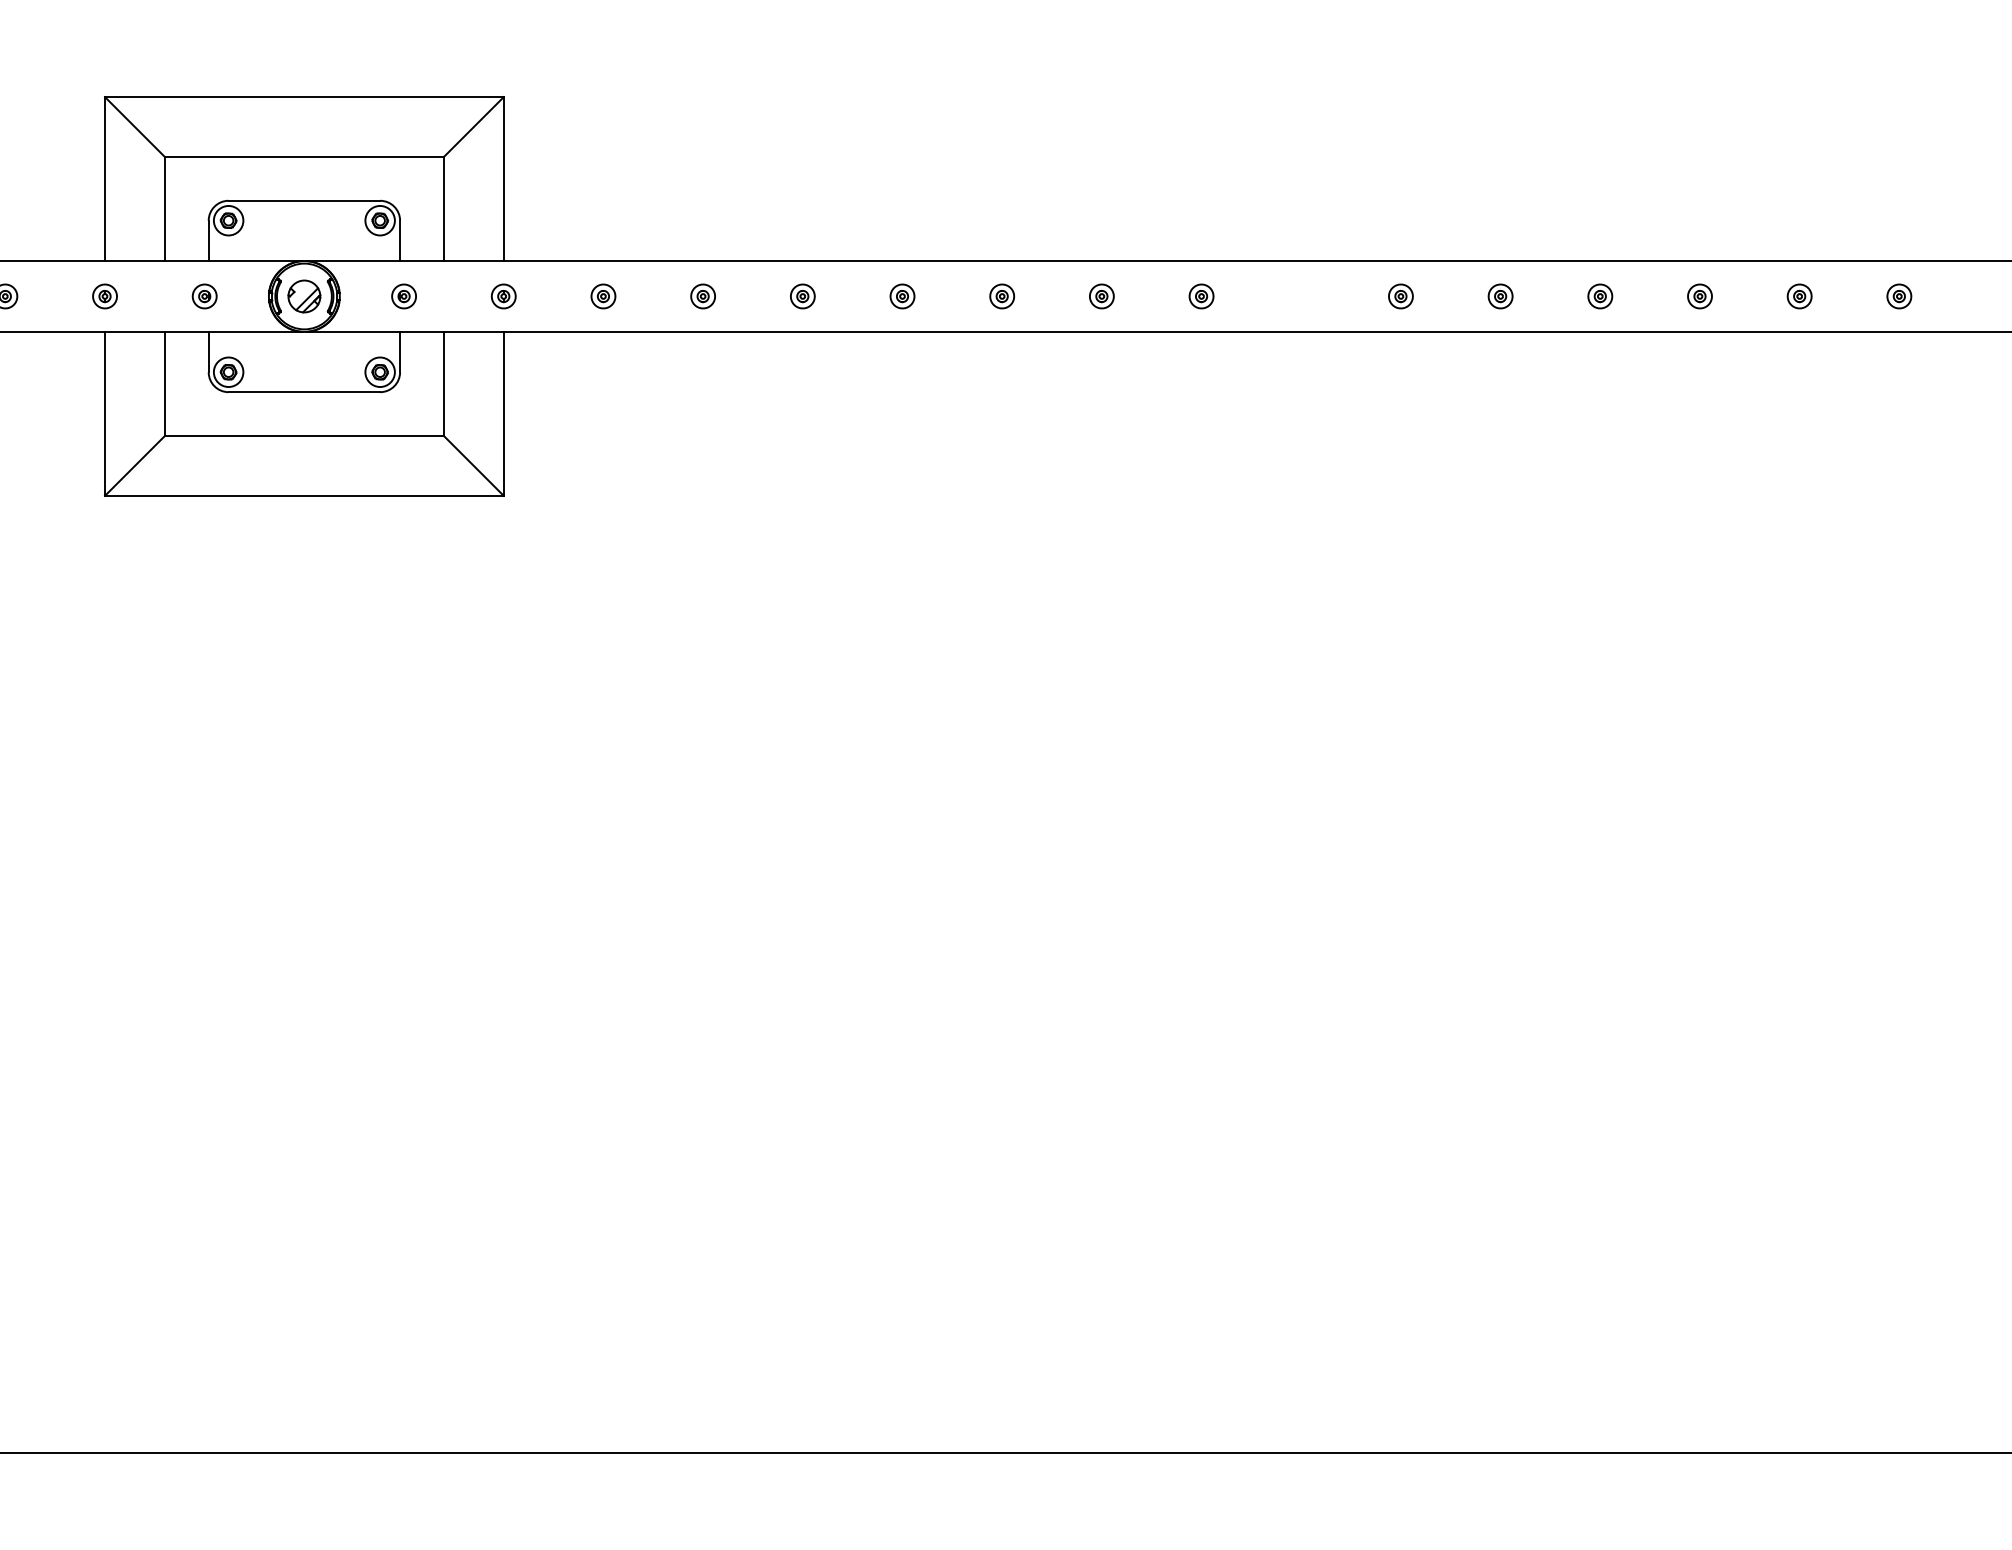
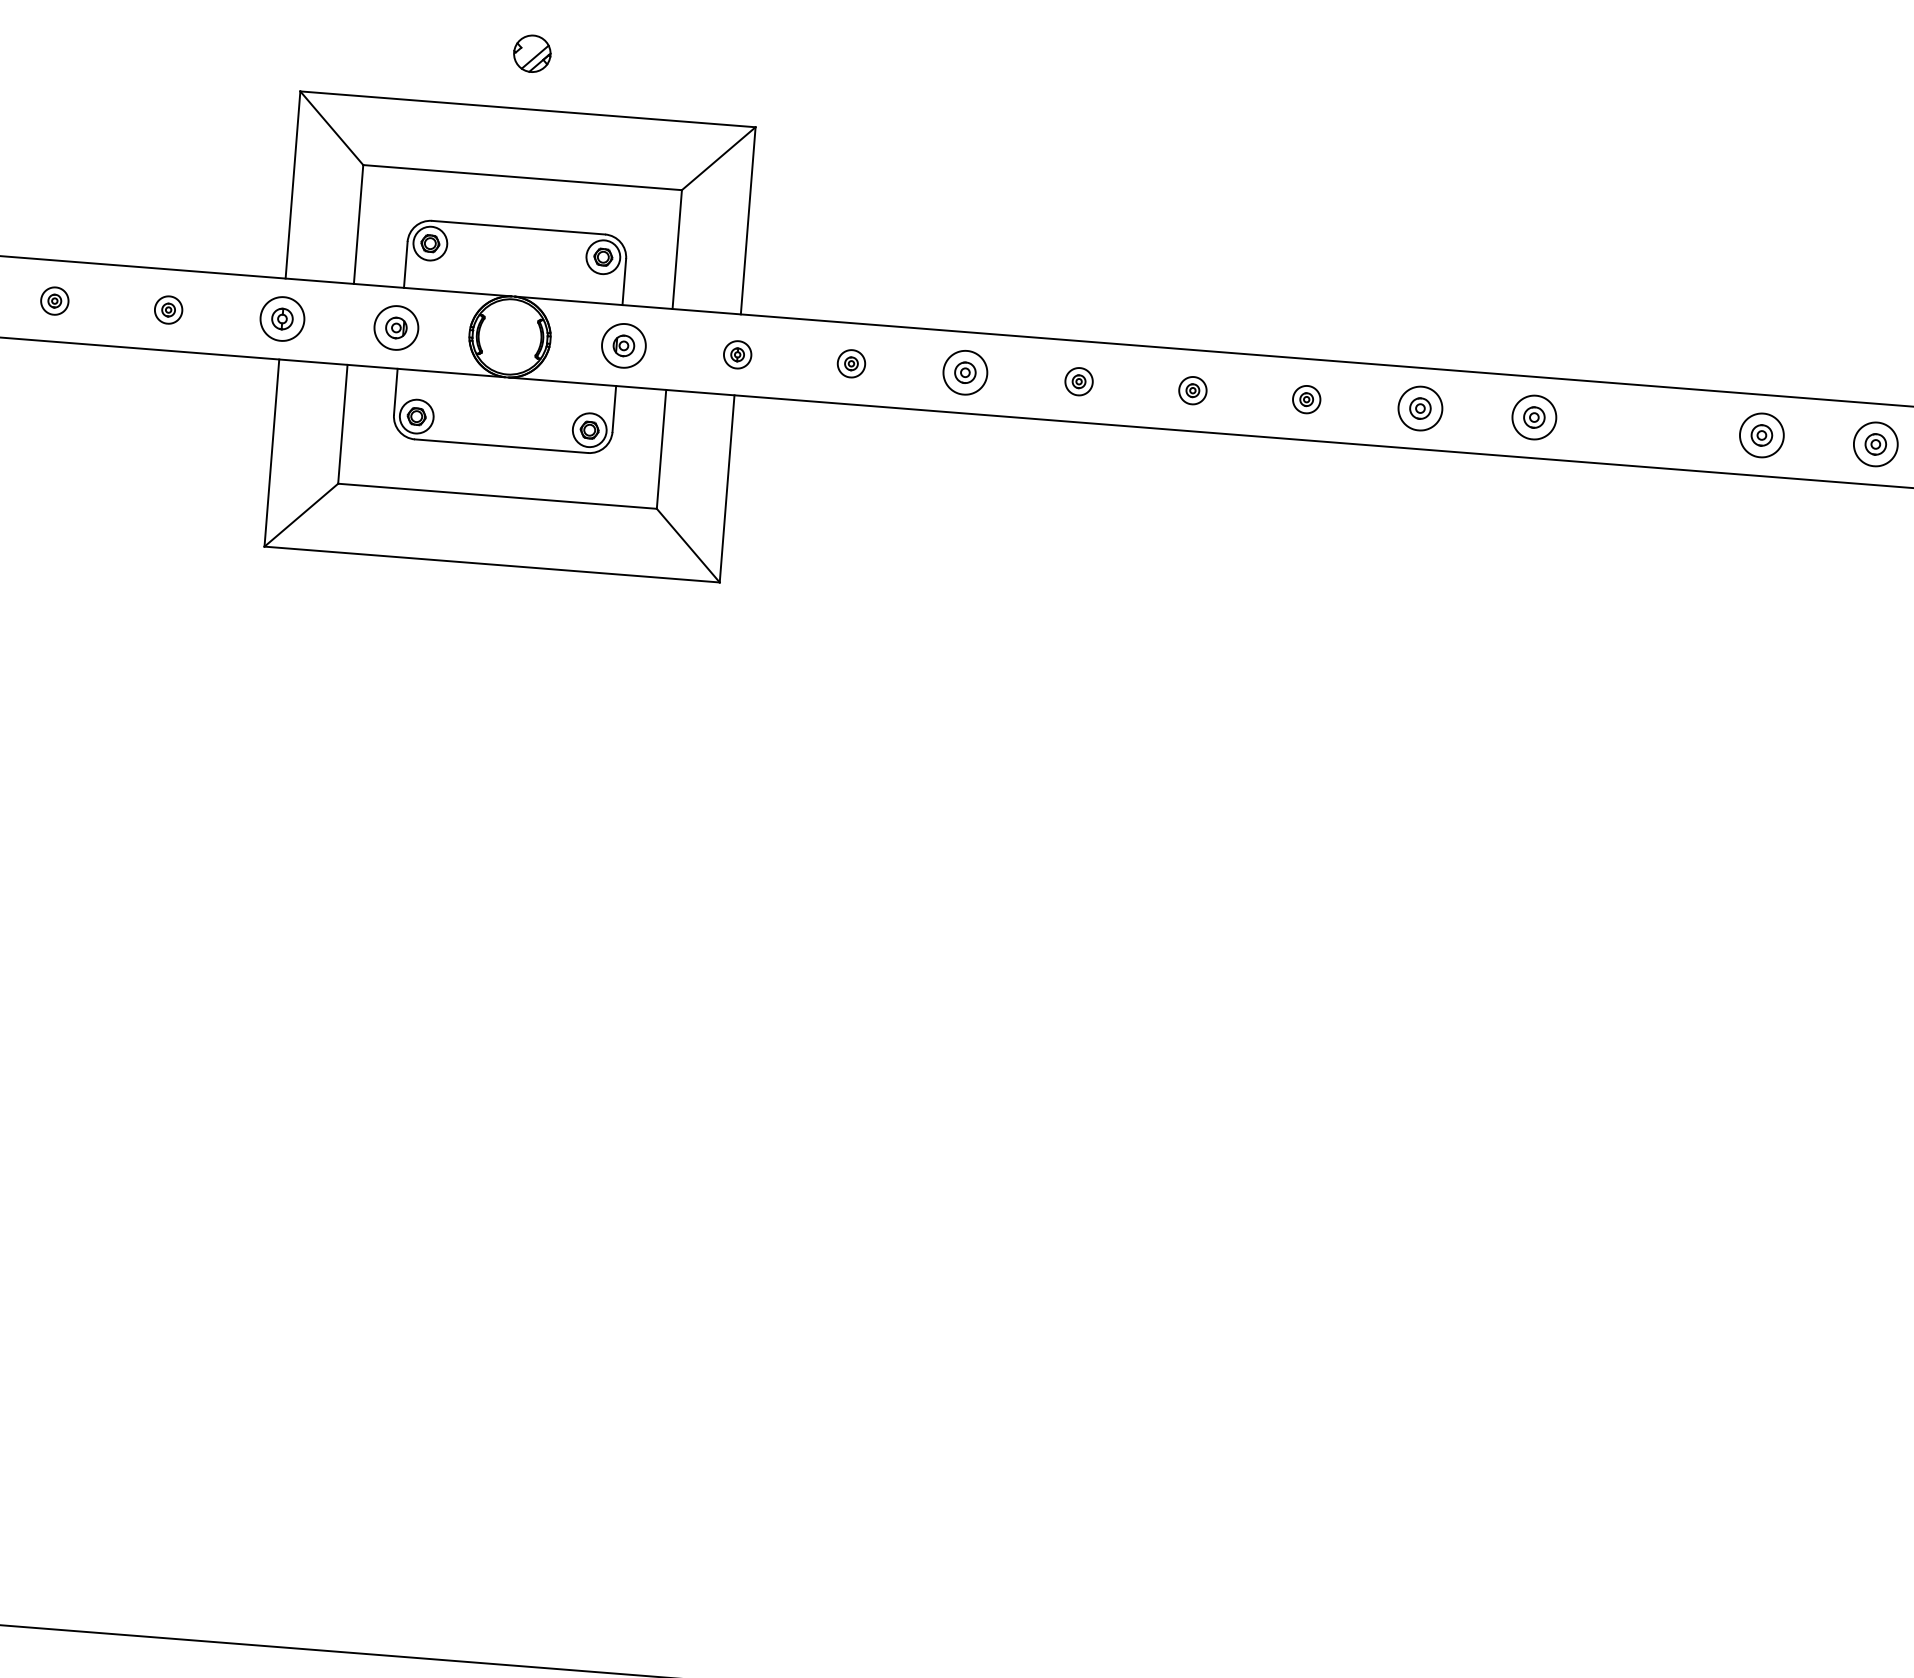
part: (104, 296) -> (281, 318), size x1.6
part: (204, 296) -> (396, 327), size x1.6
part: (304, 296) -> (532, 53), moved
part: (403, 296) -> (623, 345), size x1.6
part: (702, 296) -> (964, 372), size x1.6
part: (1101, 296) -> (1420, 408), size x1.6
part: (1201, 296) -> (1534, 417), size x1.6
part: (1400, 296) -> (1761, 435), size x1.6
part: (1500, 296) -> (1875, 444), size x1.6

